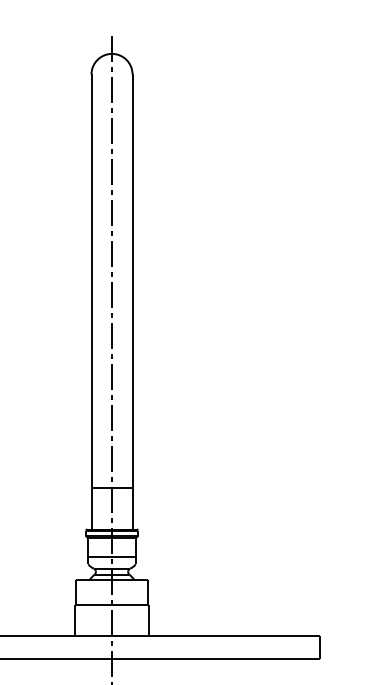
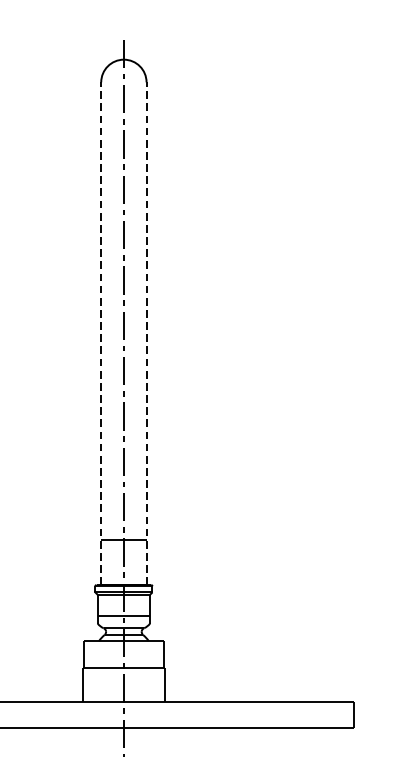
line: (91, 301) -> (101, 333), solid -> dashed
line: (132, 301) -> (146, 333), solid -> dashed

